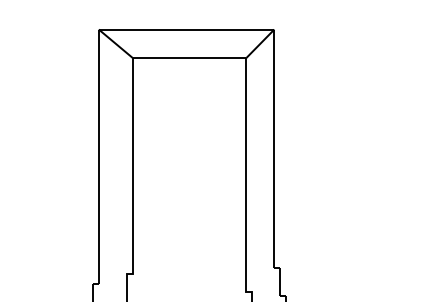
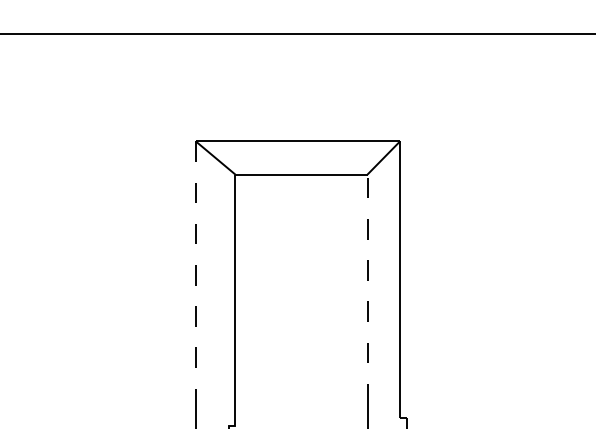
line: (98, 142) -> (195, 272), solid -> dashed
line: (246, 156) -> (367, 289), solid -> dashed

